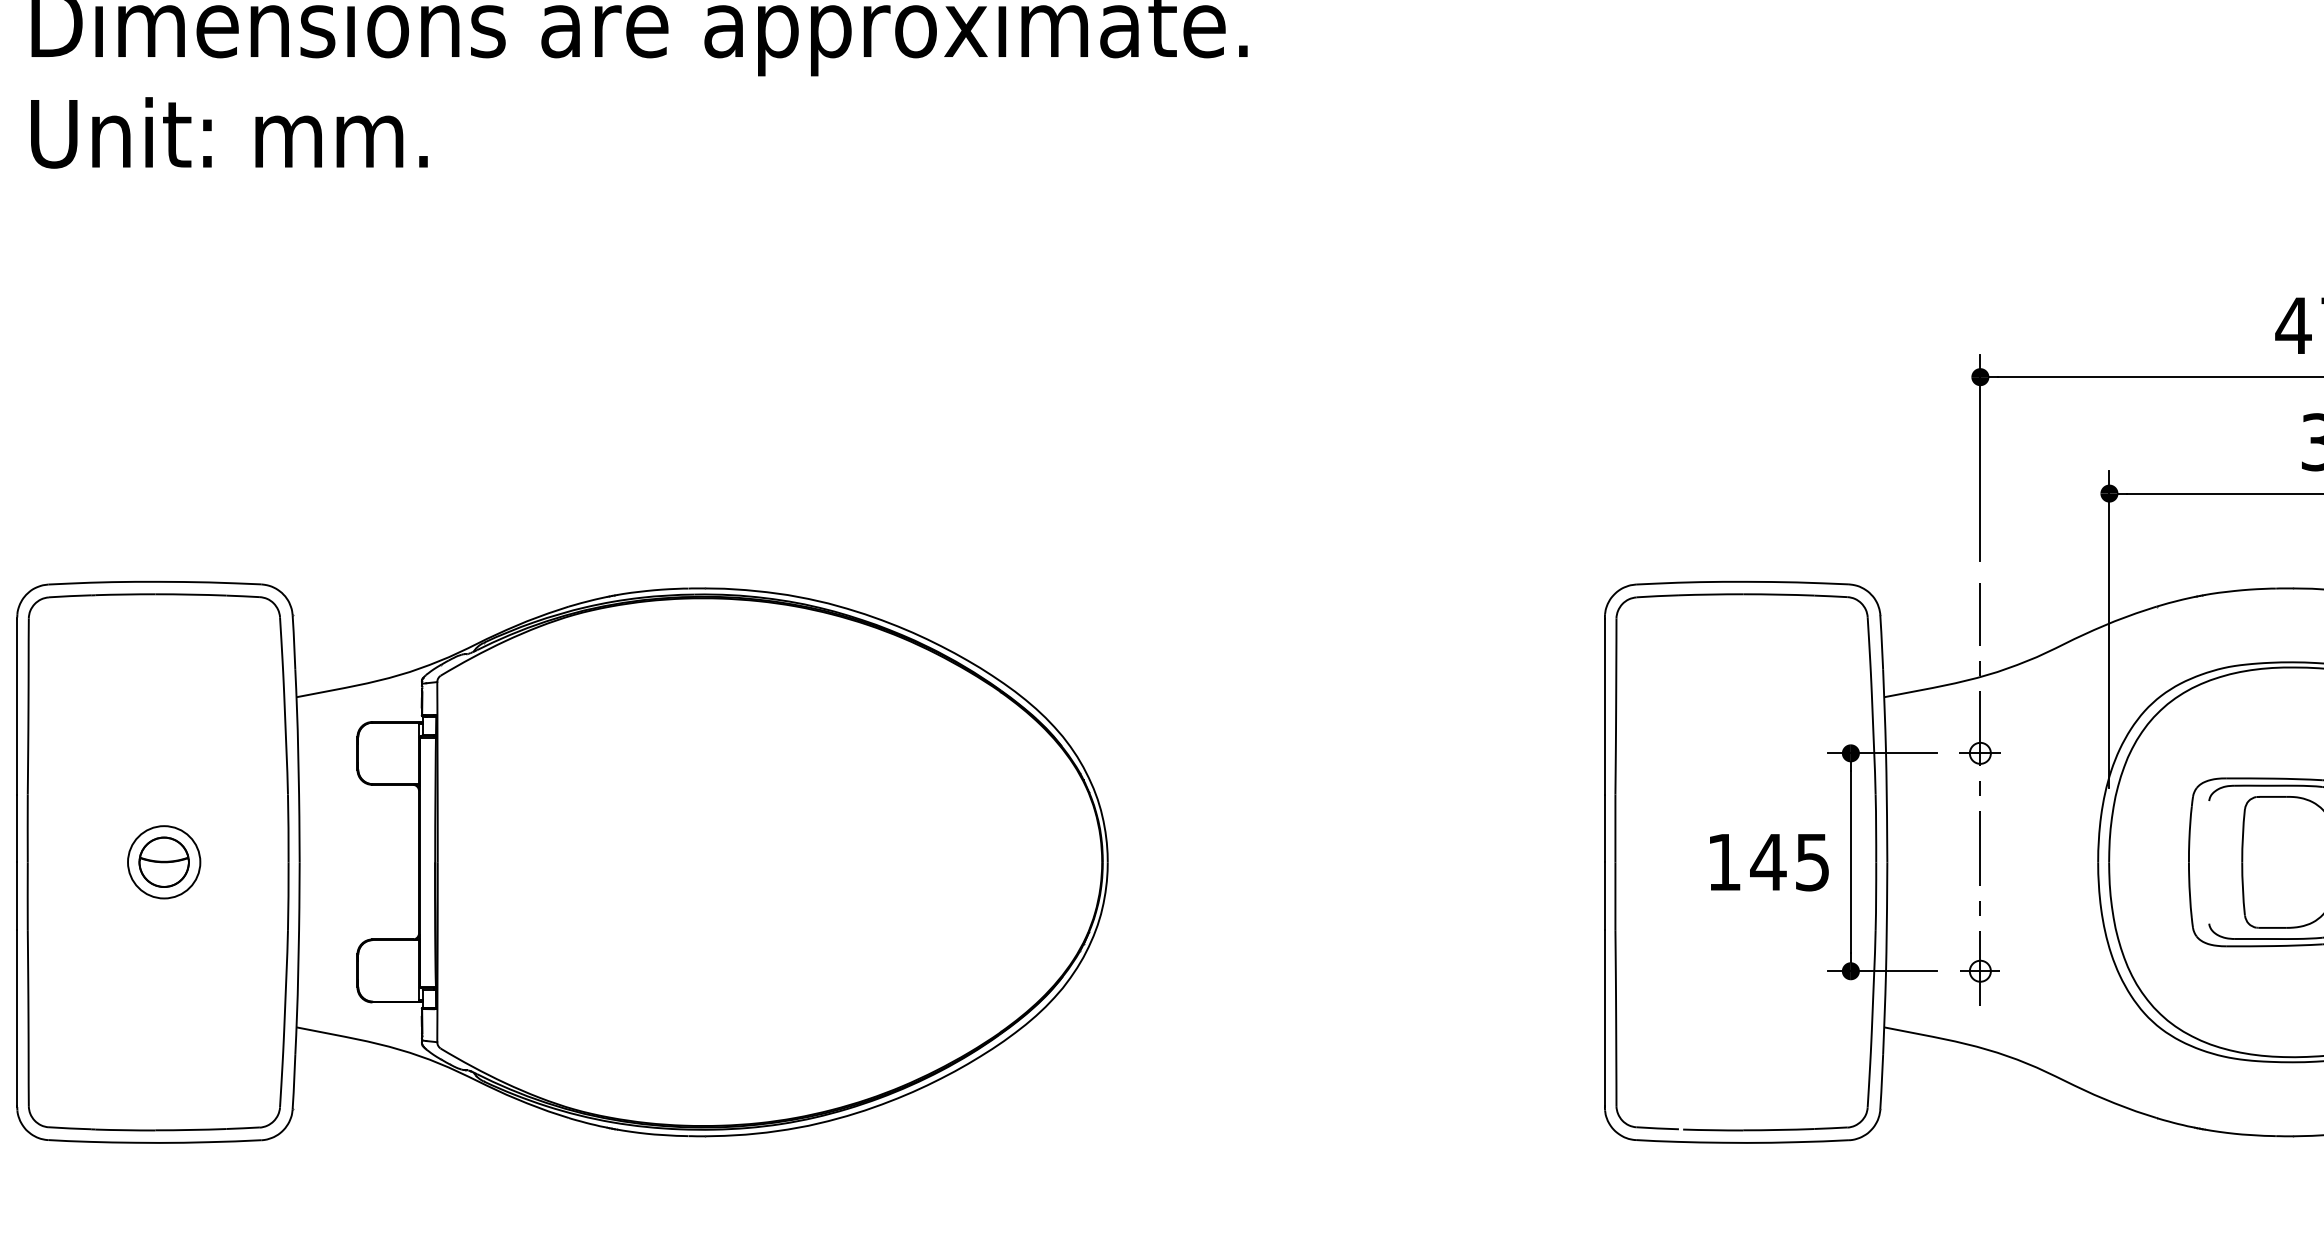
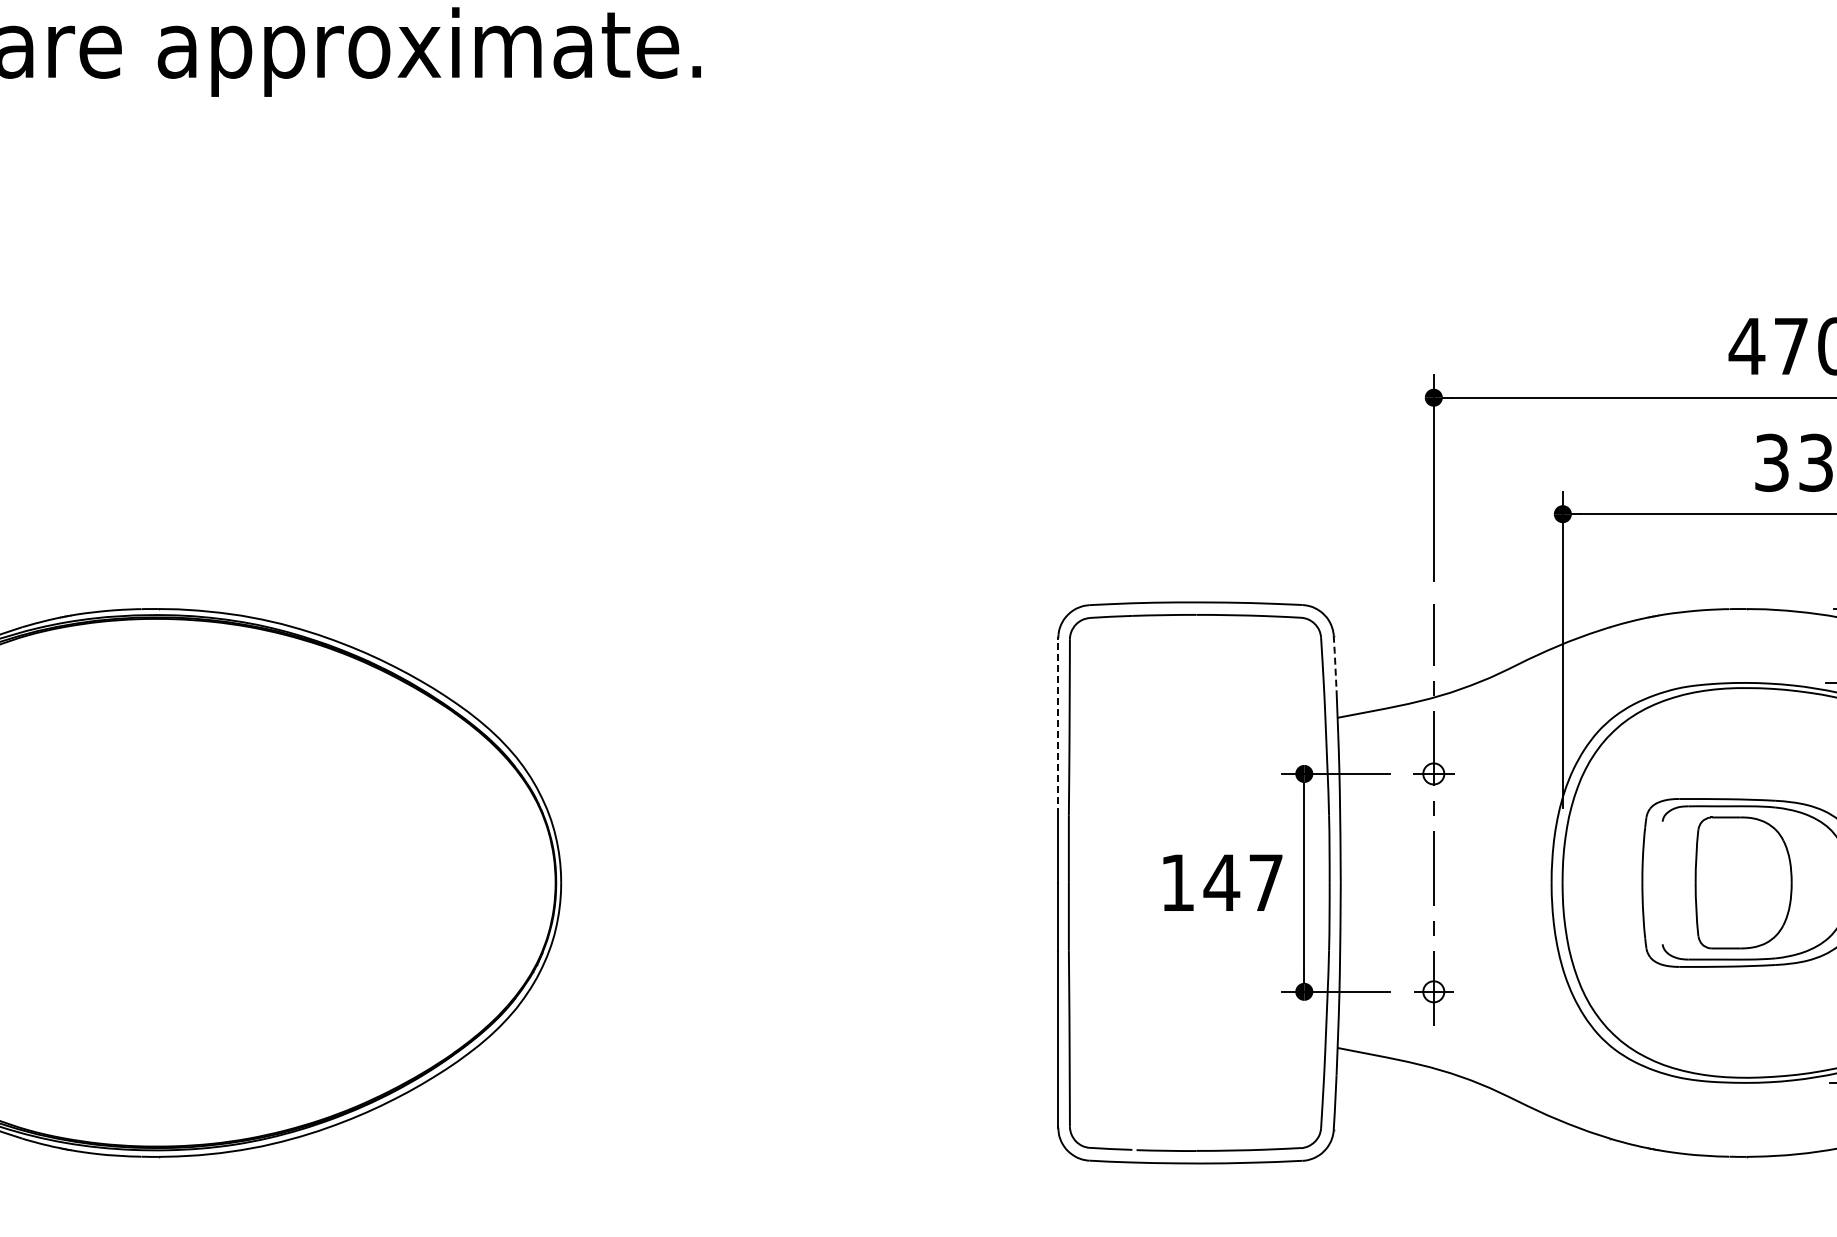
line: (1881, 642) -> (1334, 663), solid -> dashed
line: (1604, 706) -> (1057, 727), solid -> dashed
text: (1812, 862) -> (1265, 883), 145 -> 147

